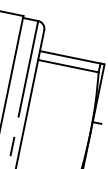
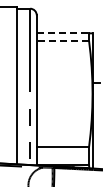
line: (70, 57) -> (63, 33), solid -> dashed
line: (67, 66) -> (62, 41), solid -> dashed

